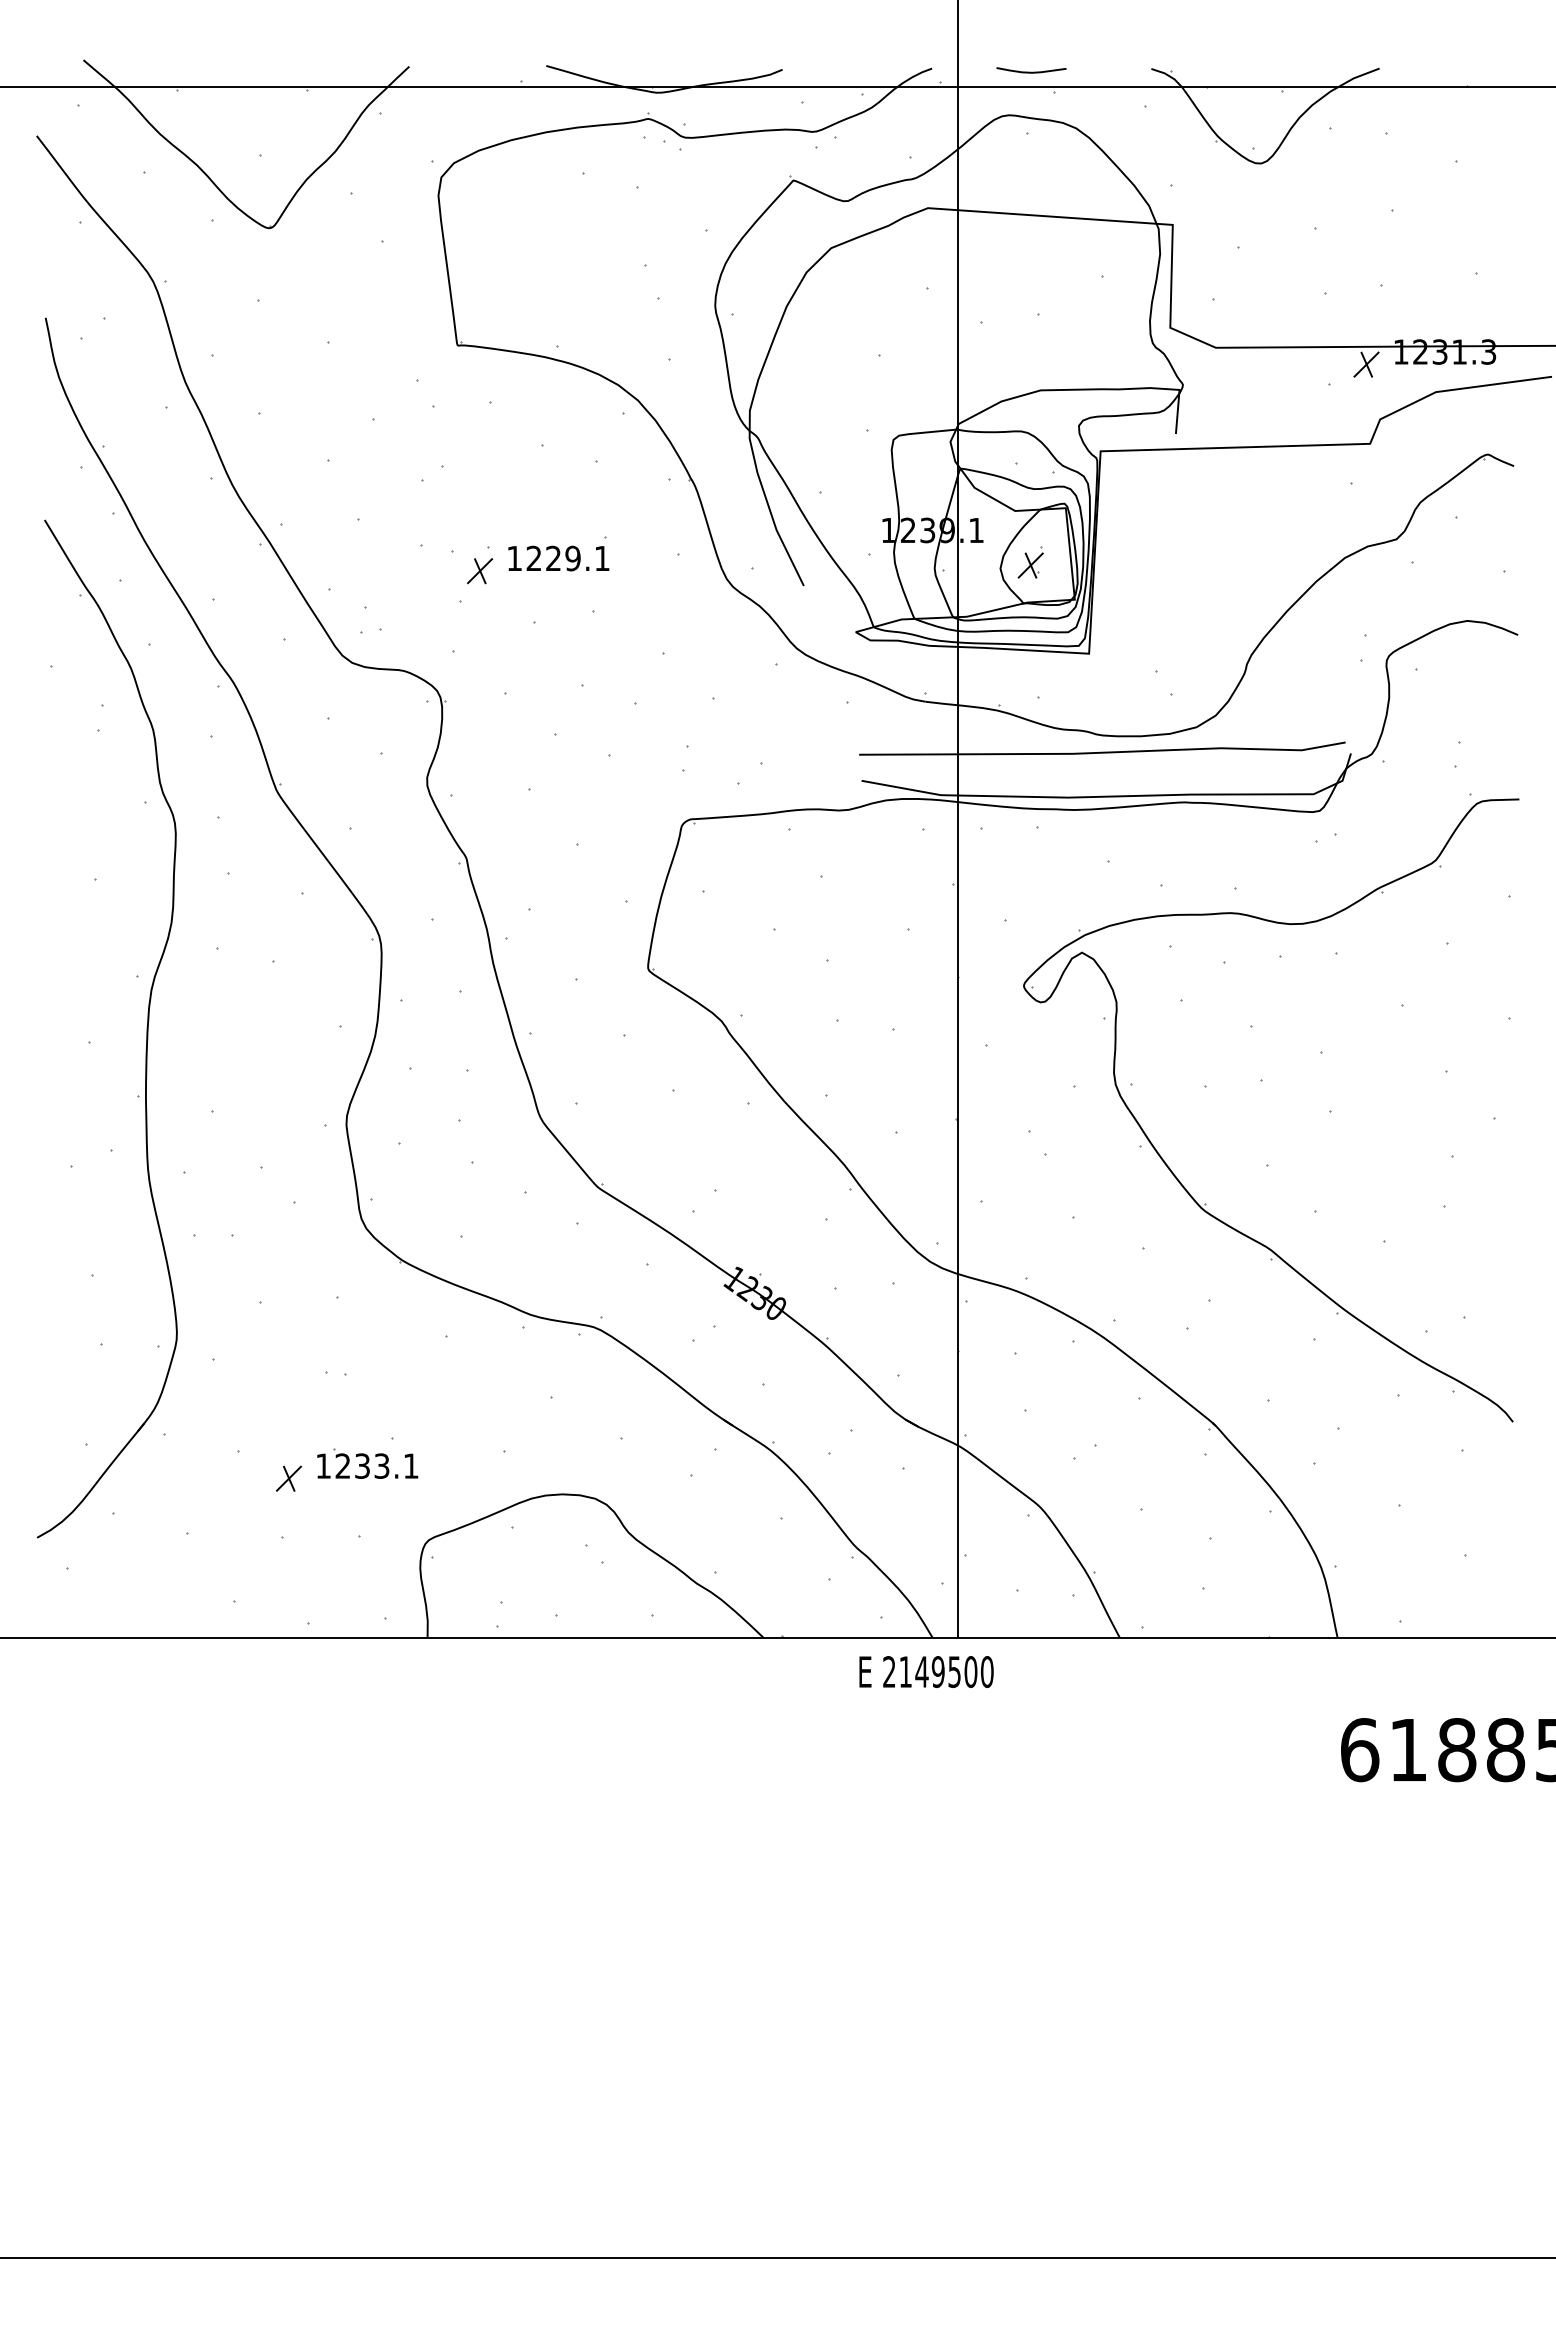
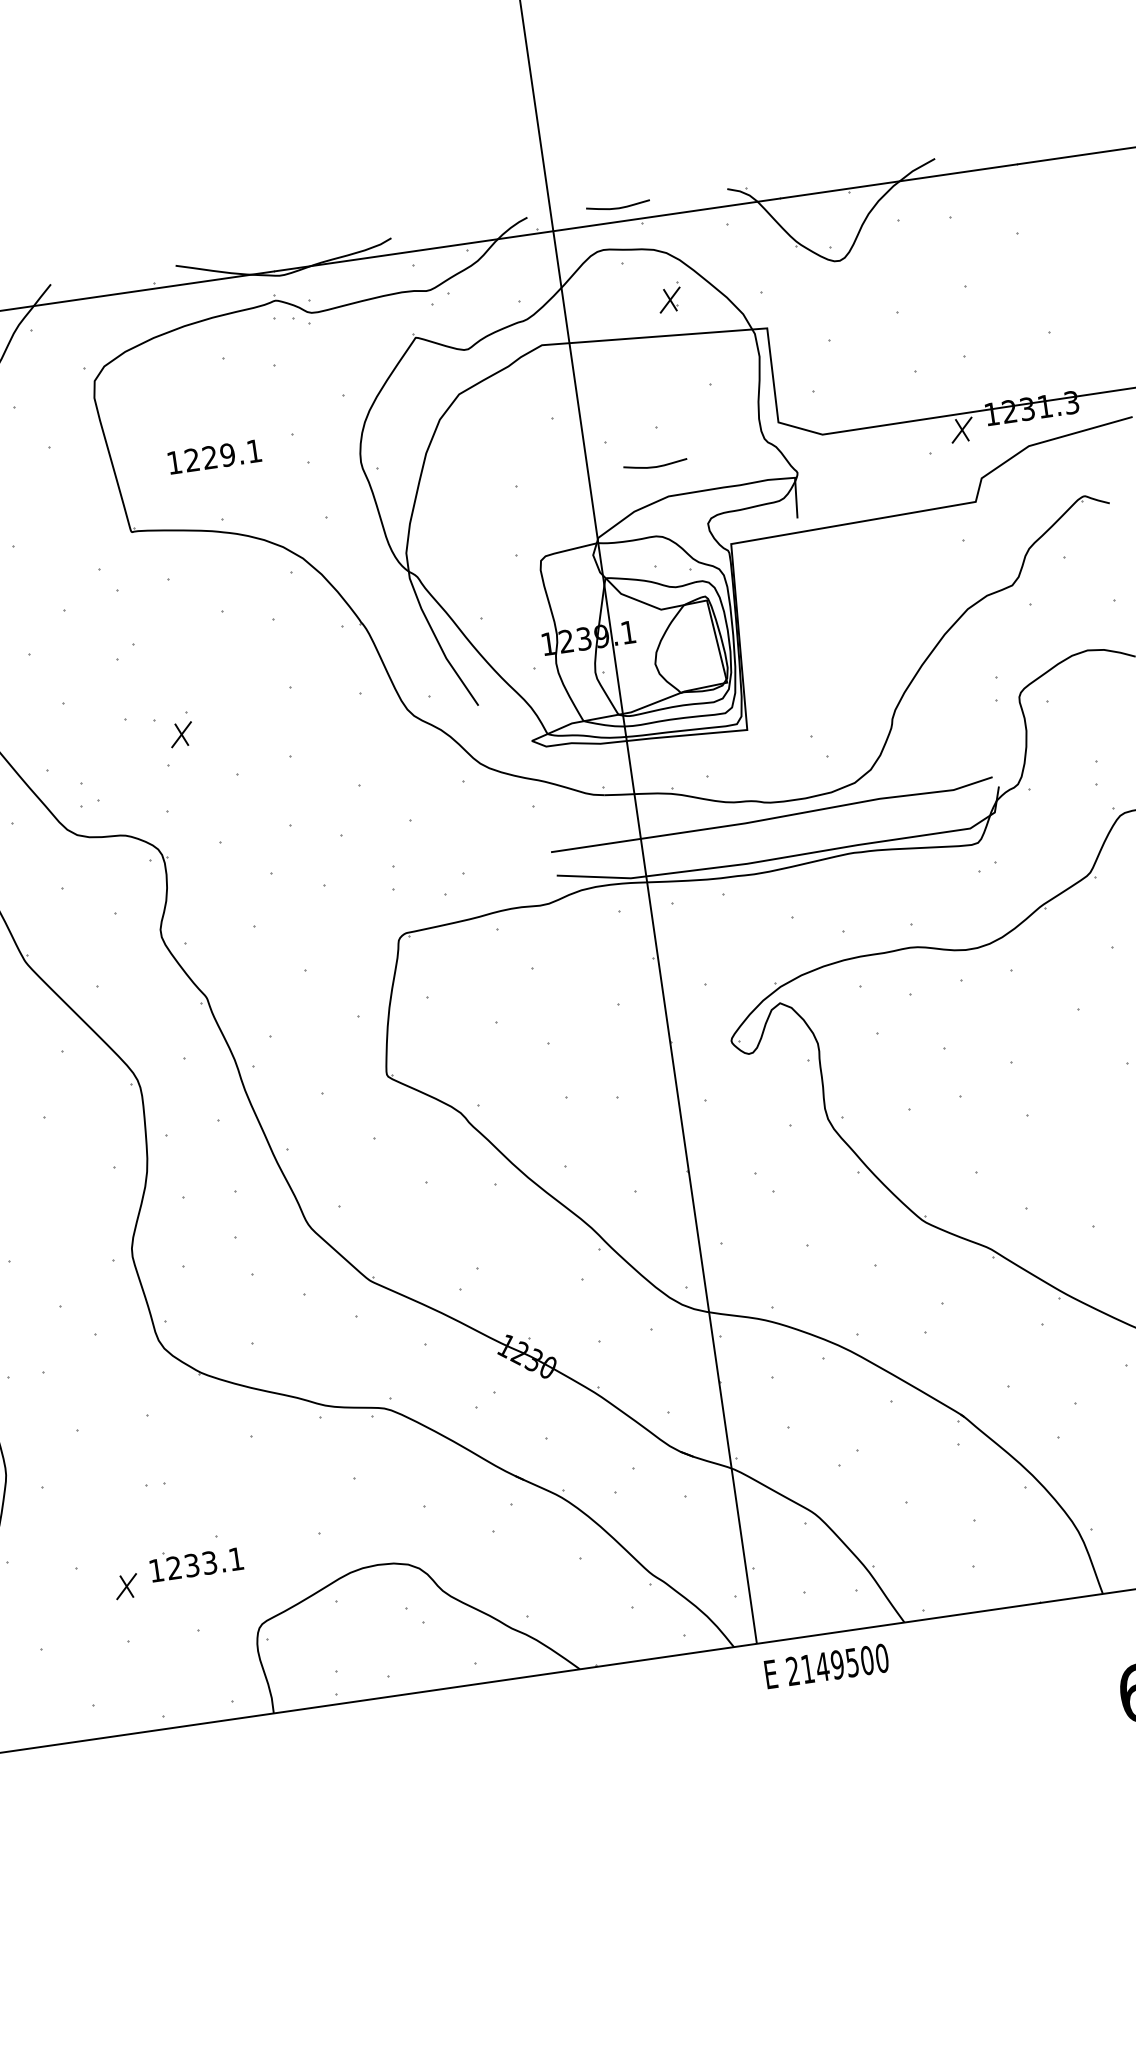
curve: (1031, 355) -> (655, 465), added
text: (558, 558) -> (214, 456), moved
part: (1030, 562) -> (669, 297), moved
text: (926, 1671) -> (826, 1665), moved

